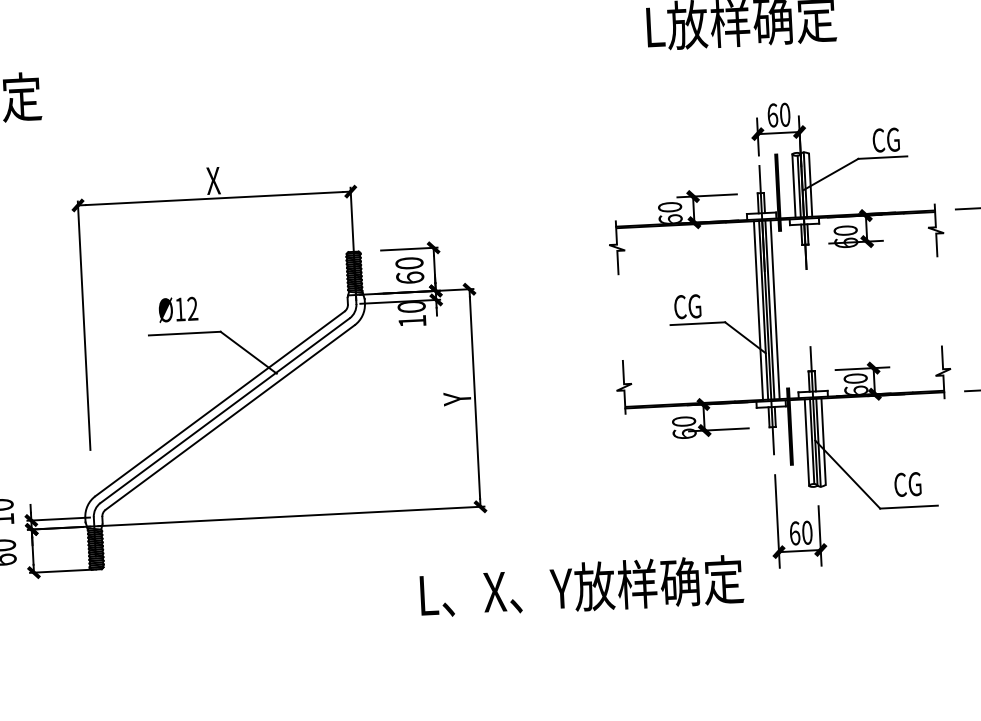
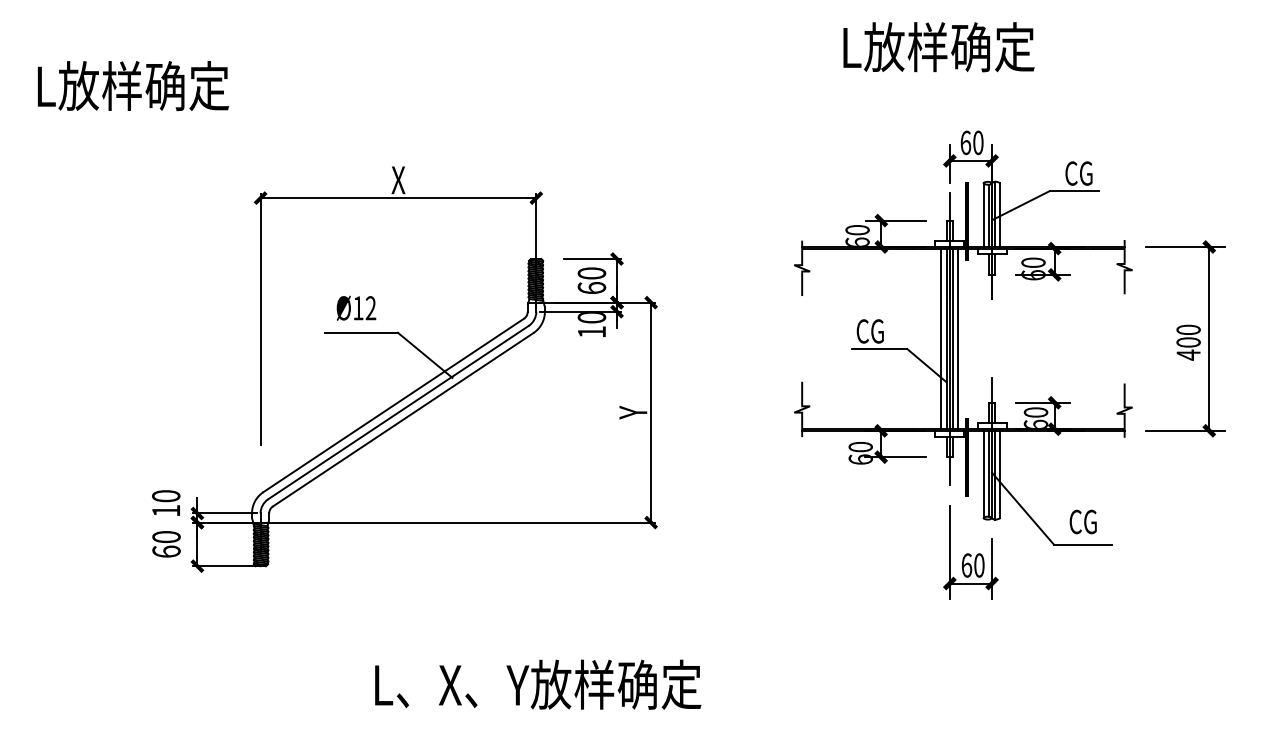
text: (582, 586) -> (538, 684), moved

